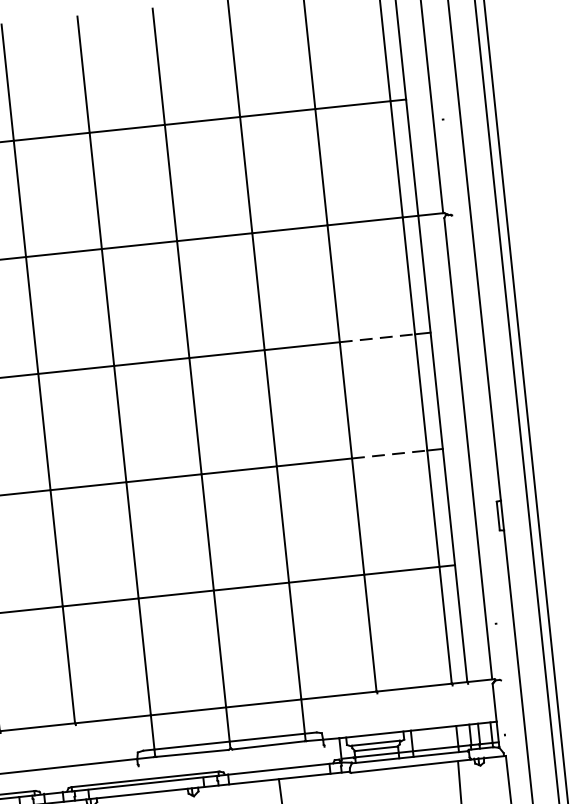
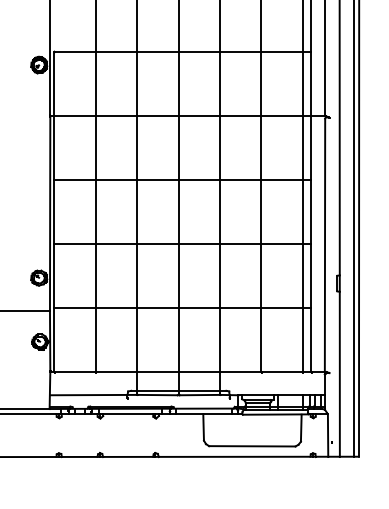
line: (376, 339) -> (281, 180), dashed -> solid
line: (388, 453) -> (281, 243), dashed -> solid

